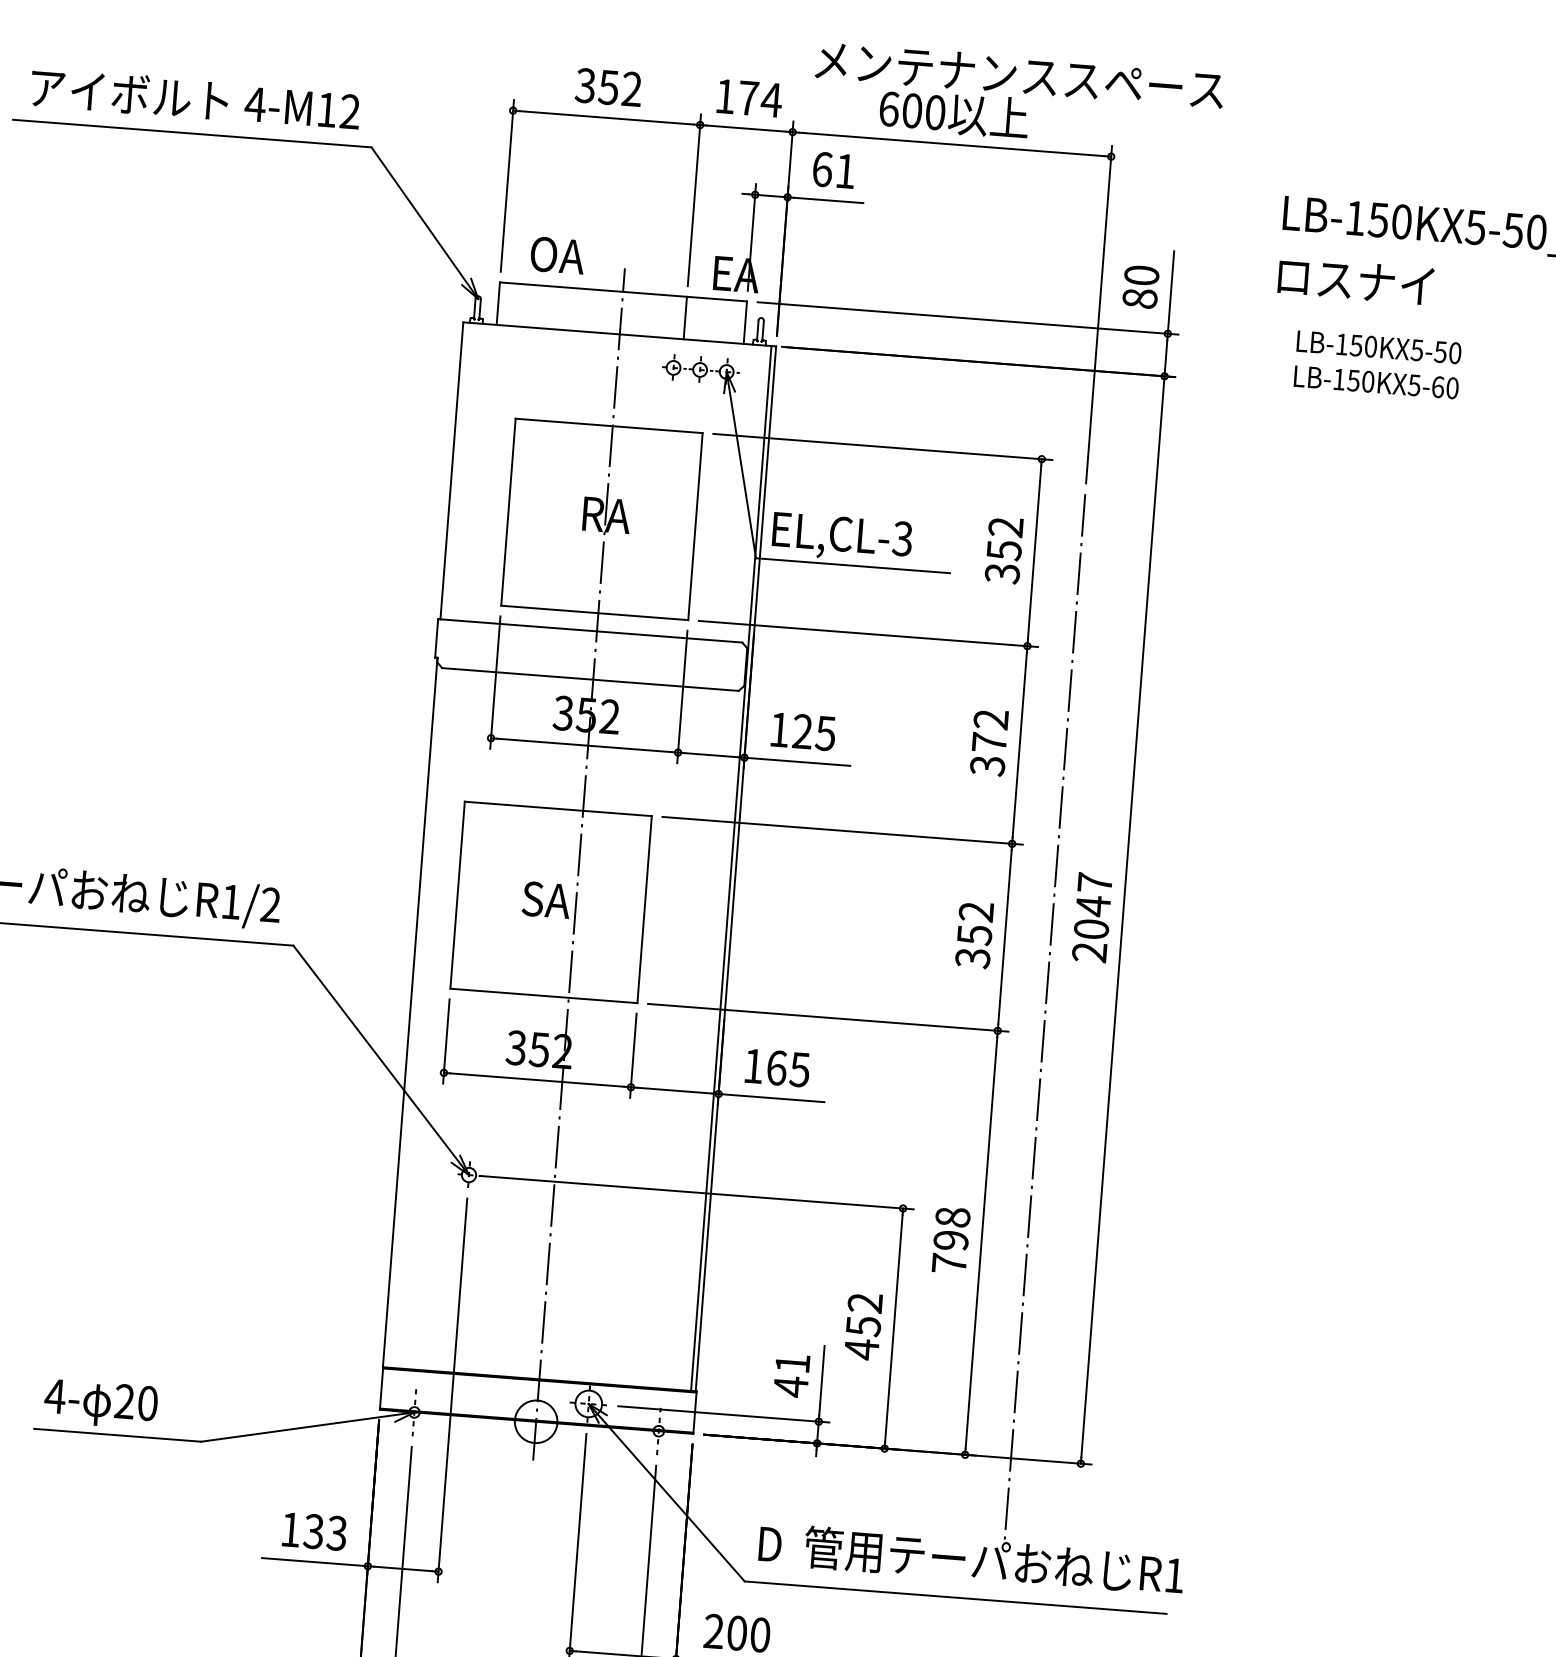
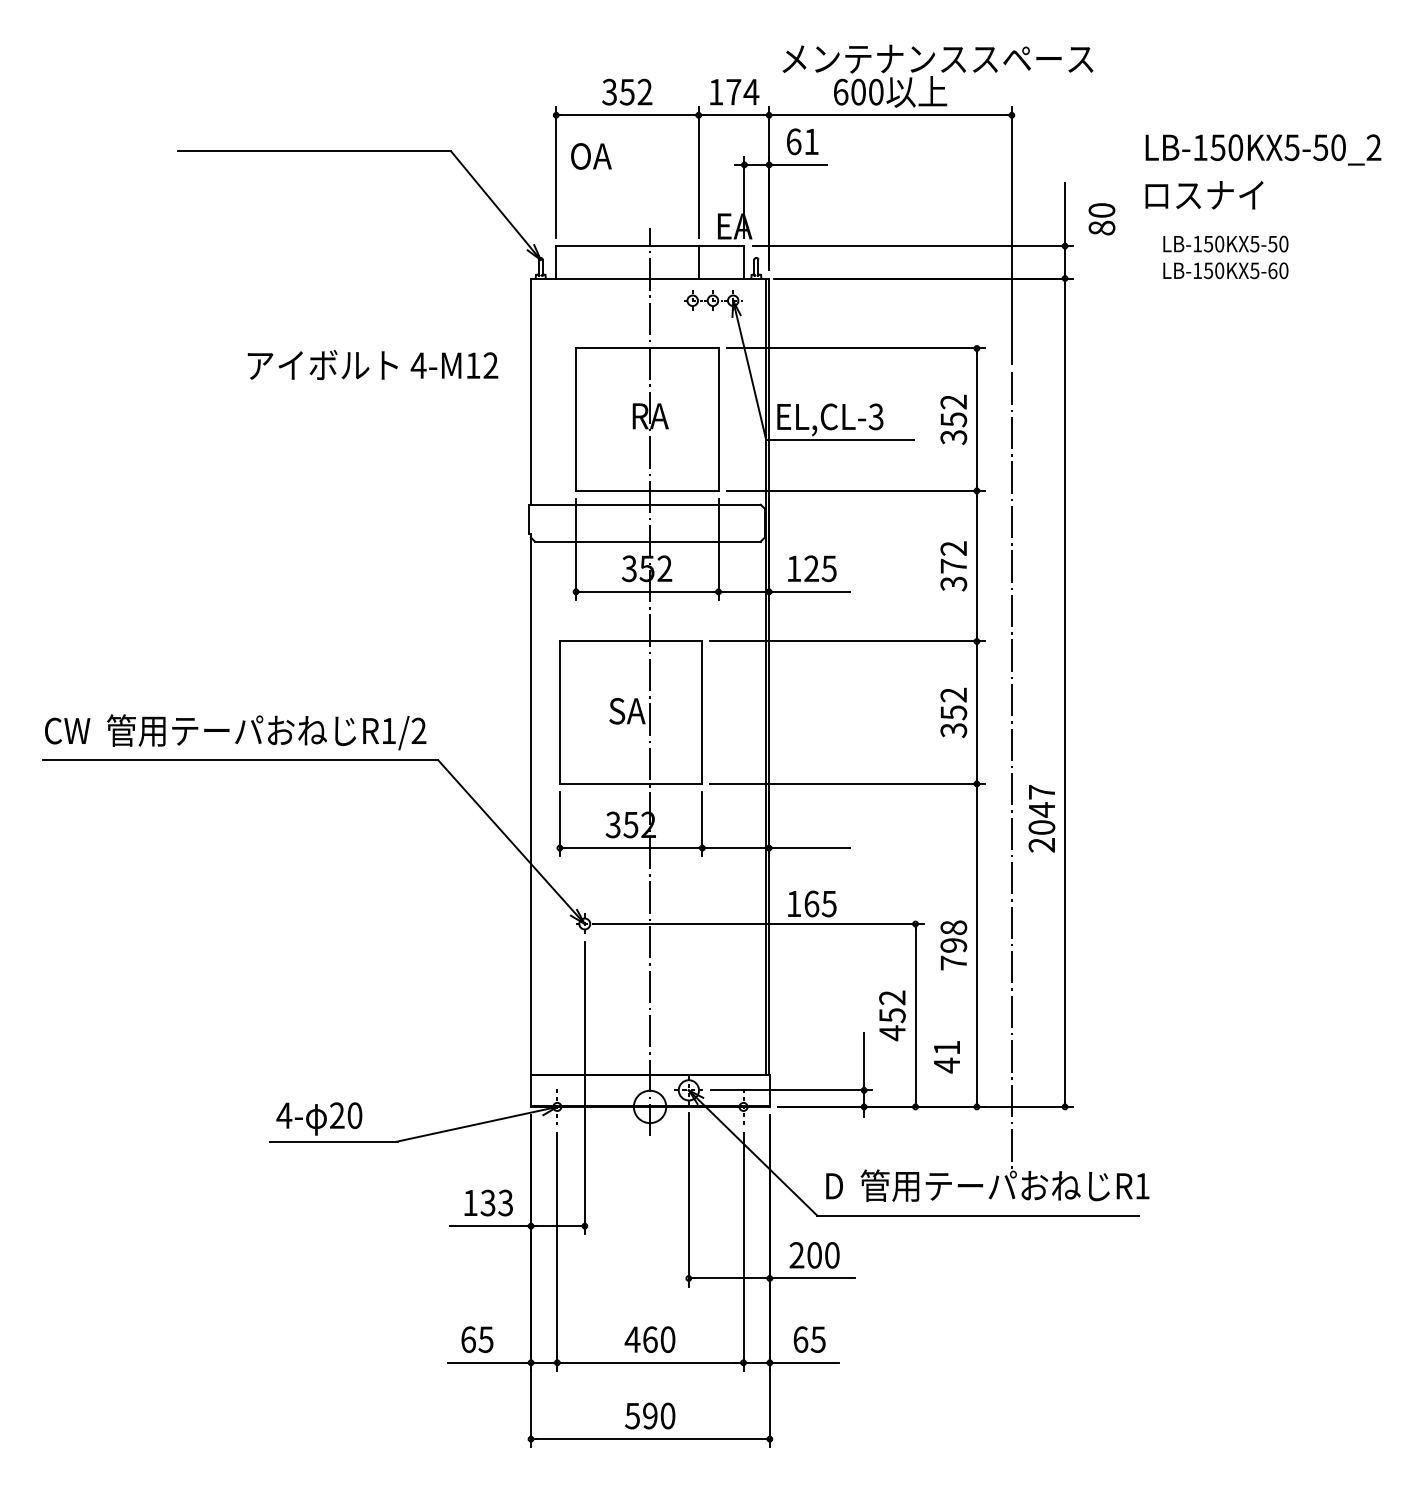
text: (194, 99) -> (372, 365), moved
text: (557, 255) -> (591, 156), moved
text: (1140, 287) -> (1101, 219), moved
text: (1091, 917) -> (1041, 818), moved
text: (777, 1067) -> (812, 903), moved
text: (791, 1376) -> (946, 1057), moved

